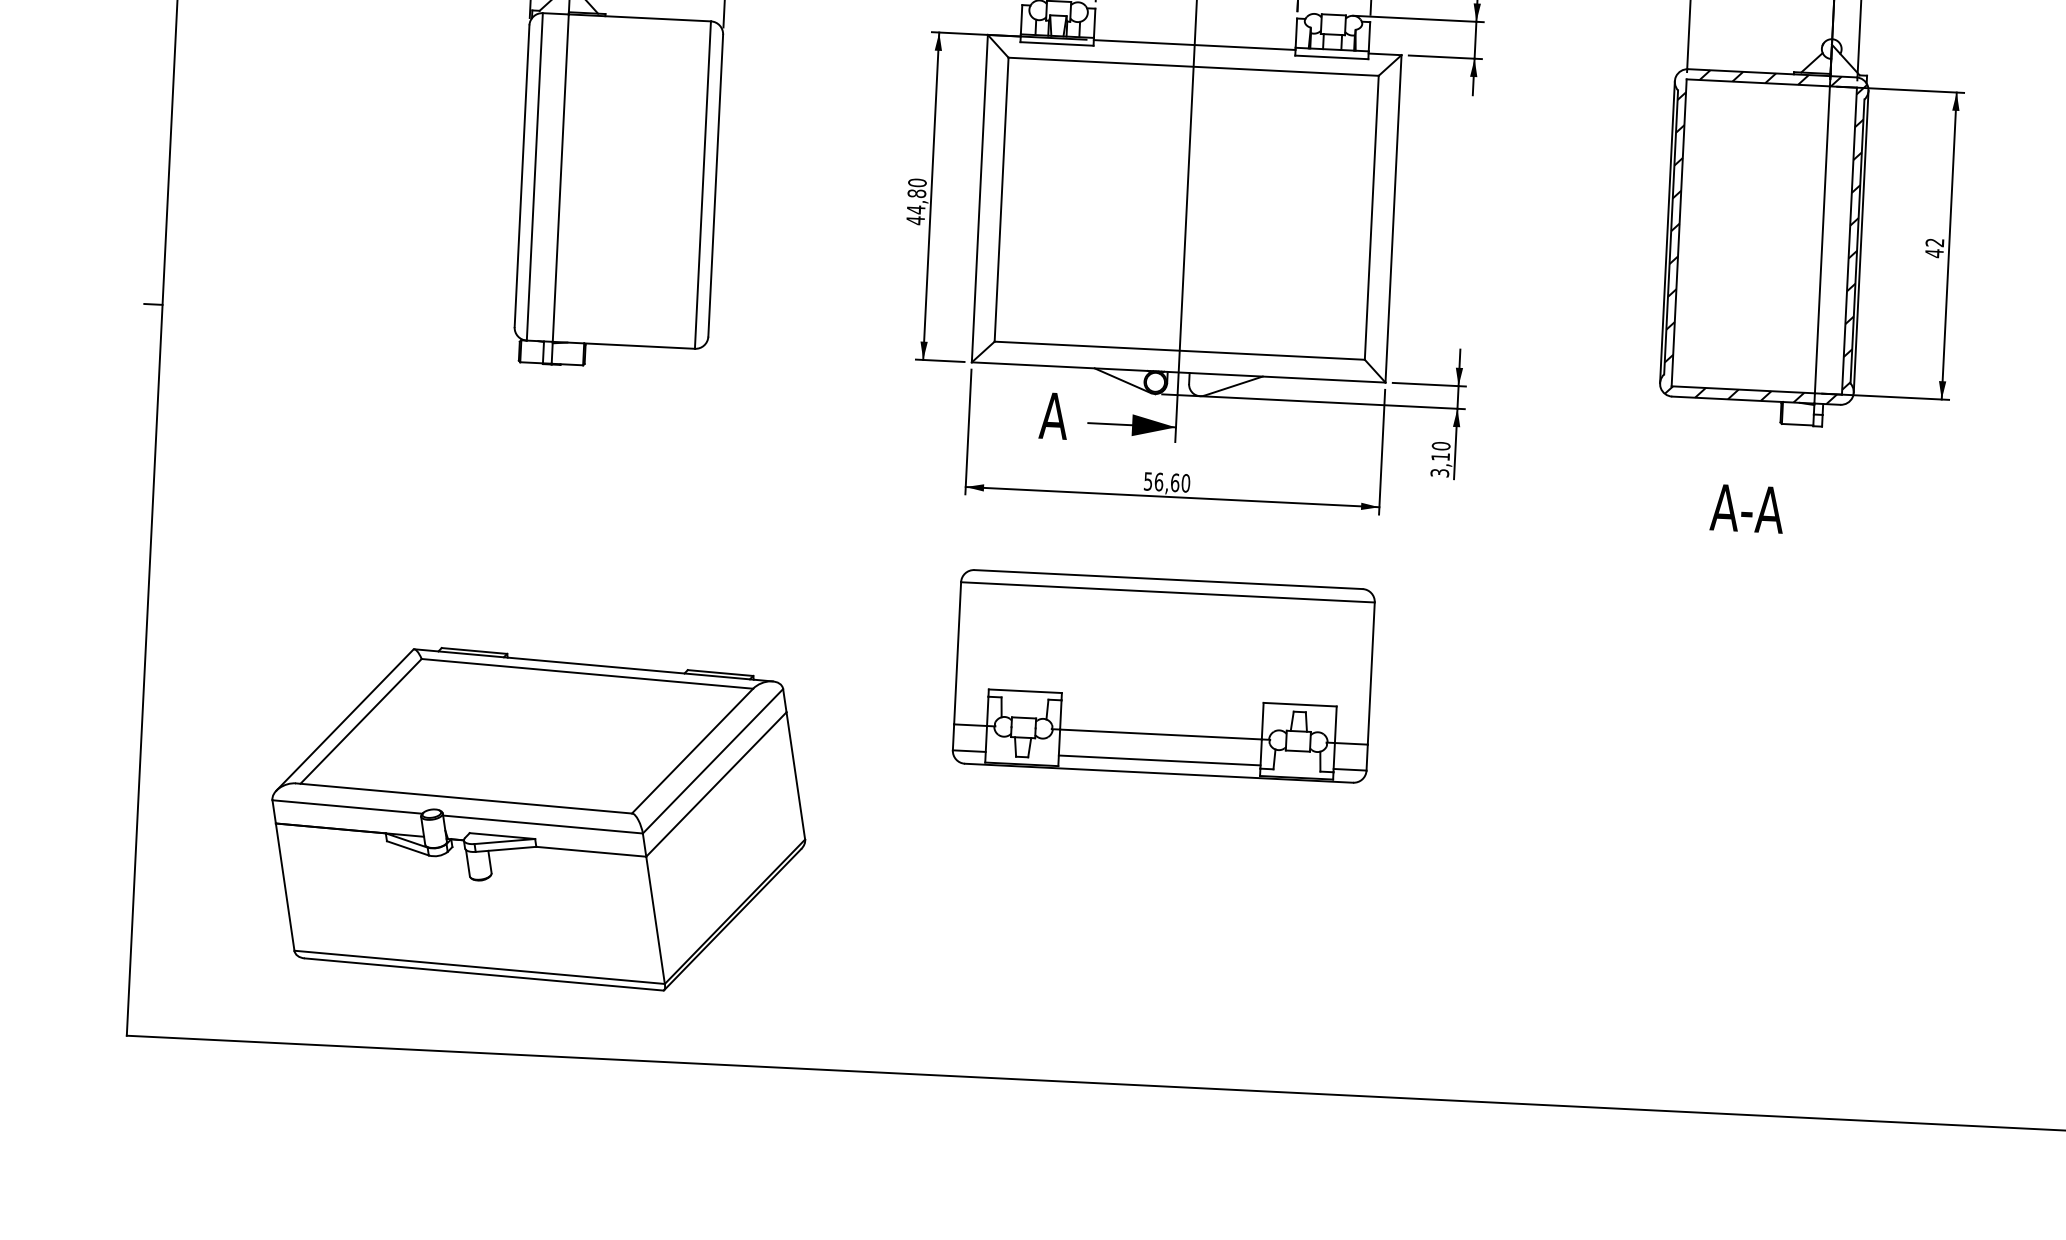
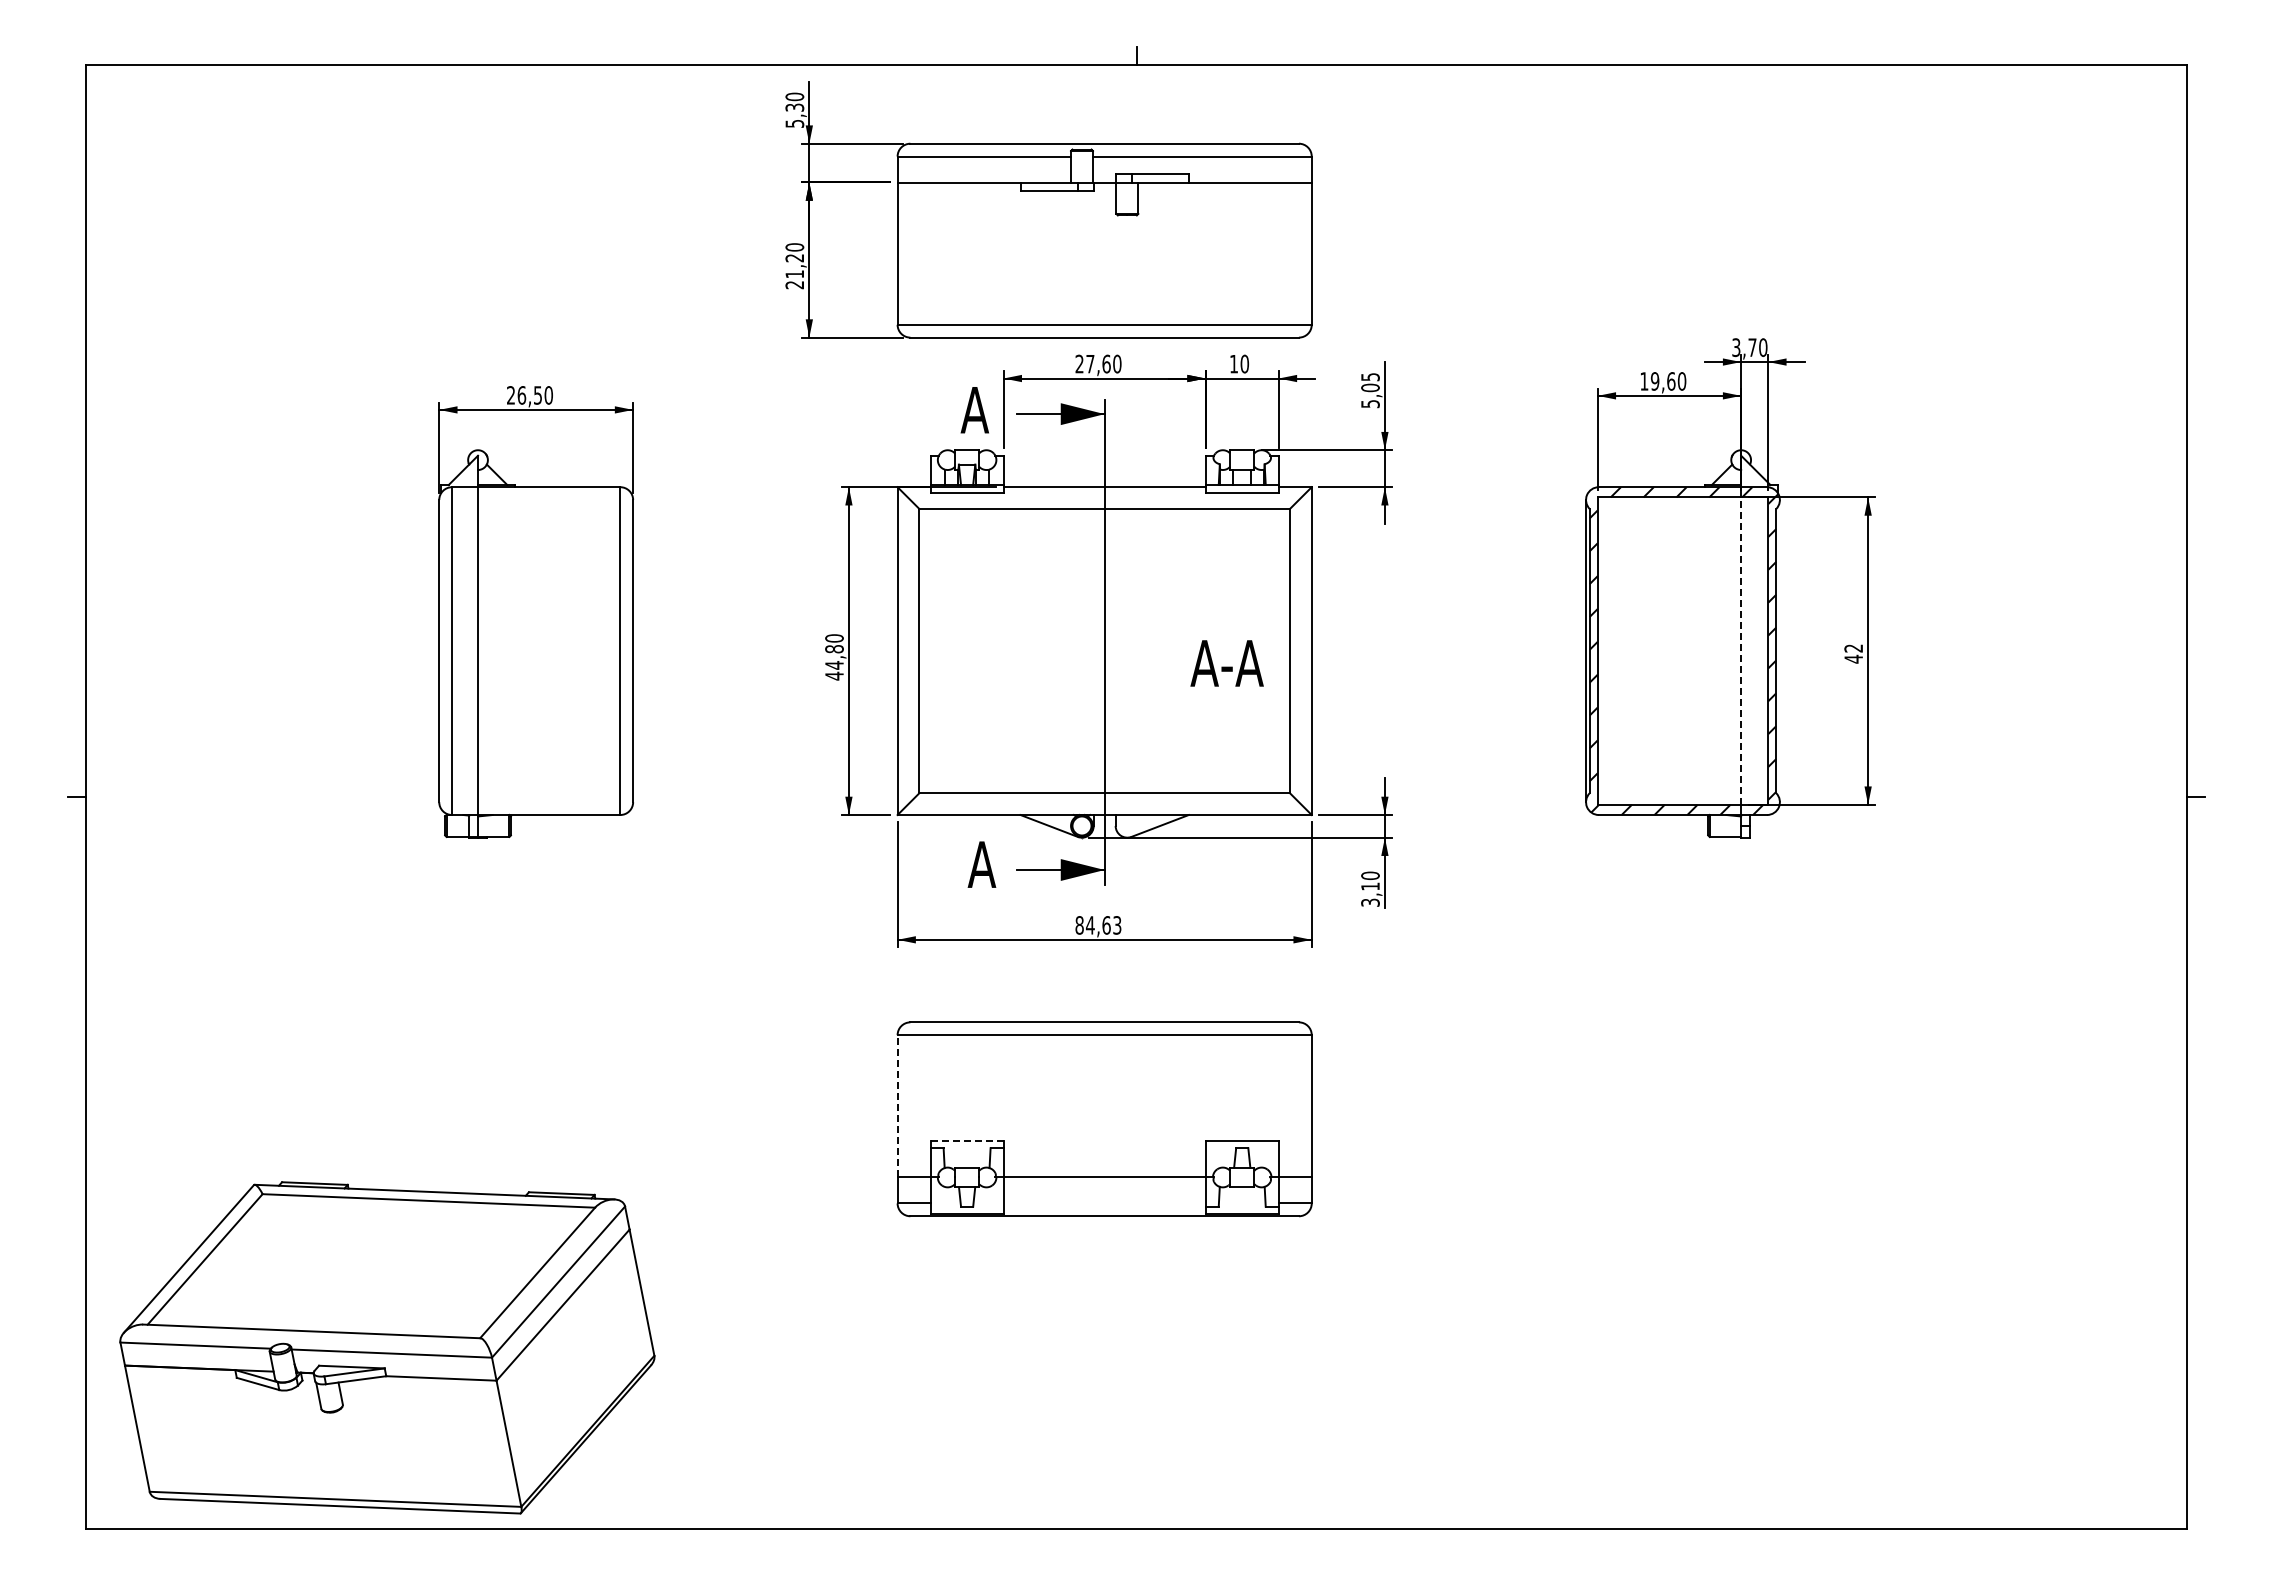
line: (1822, 240) -> (1741, 651), solid -> dashed
line: (1860, 242) -> (1779, 651), removed
text: (1167, 482) -> (1098, 925), 56,60 -> 84,63
text: (1746, 508) -> (1226, 663), moved
line: (957, 652) -> (897, 1105), solid -> dashed
line: (1025, 690) -> (967, 1140), solid -> dashed
line: (1159, 760) -> (1104, 1203), removed
part: (538, 818) -> (387, 1347), moved

